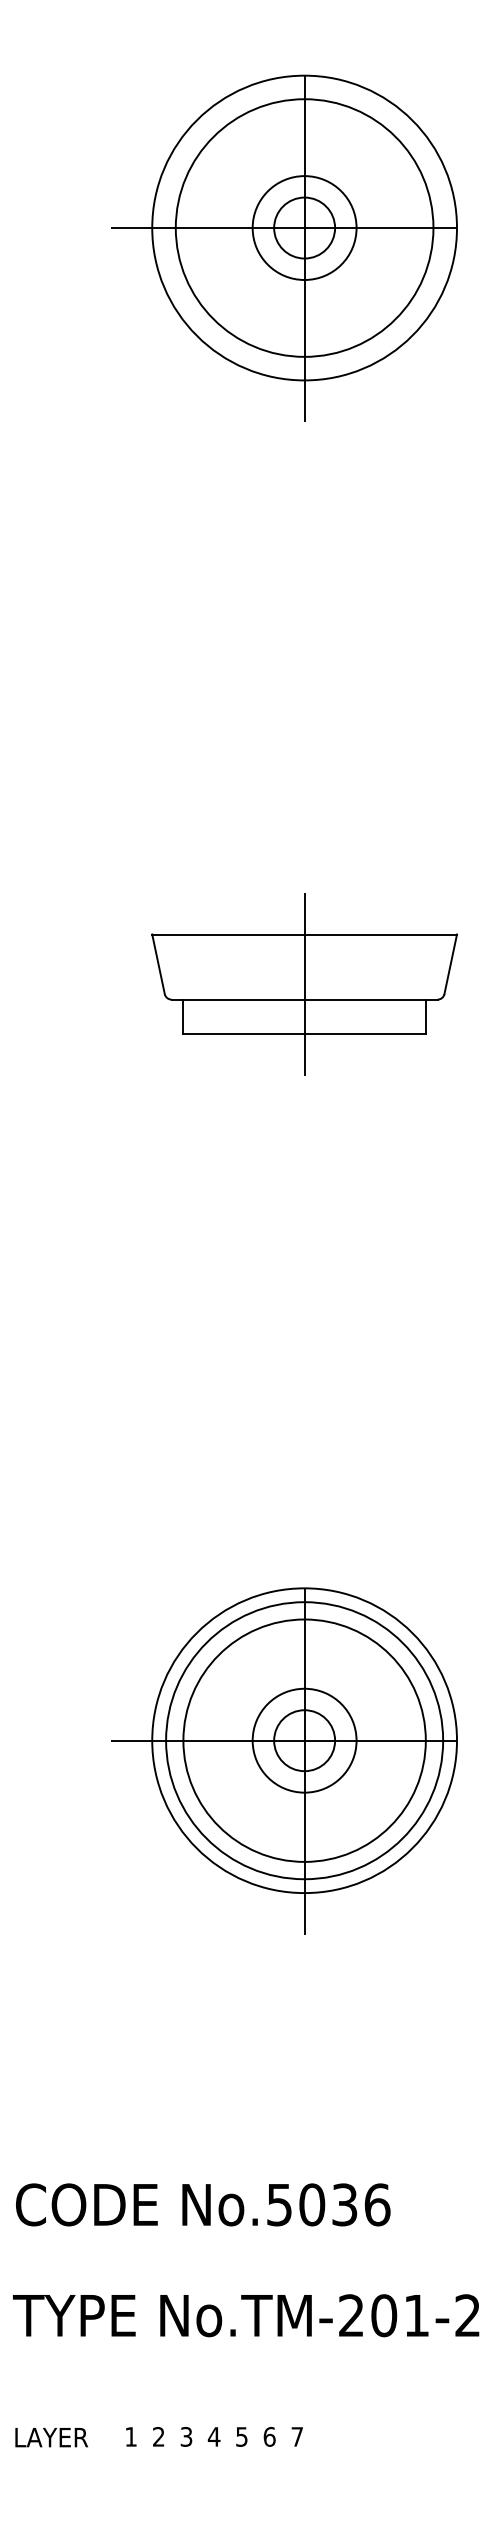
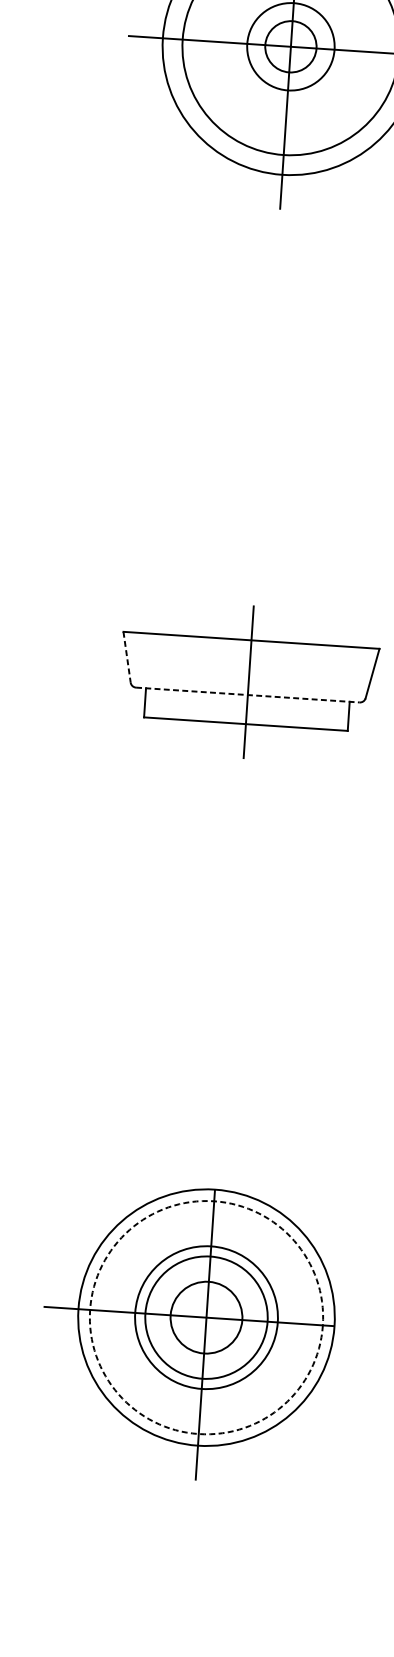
line: (158, 964) -> (127, 657), solid -> dashed
line: (305, 999) -> (248, 694), solid -> dashed
circle: (304, 1740) -> (206, 1317), size x0.7
circle: (304, 1740) -> (206, 1317), size x1.4
circle: (304, 1740) -> (206, 1317), size x1.4
circle: (304, 1740) -> (206, 1317), solid -> dashed

